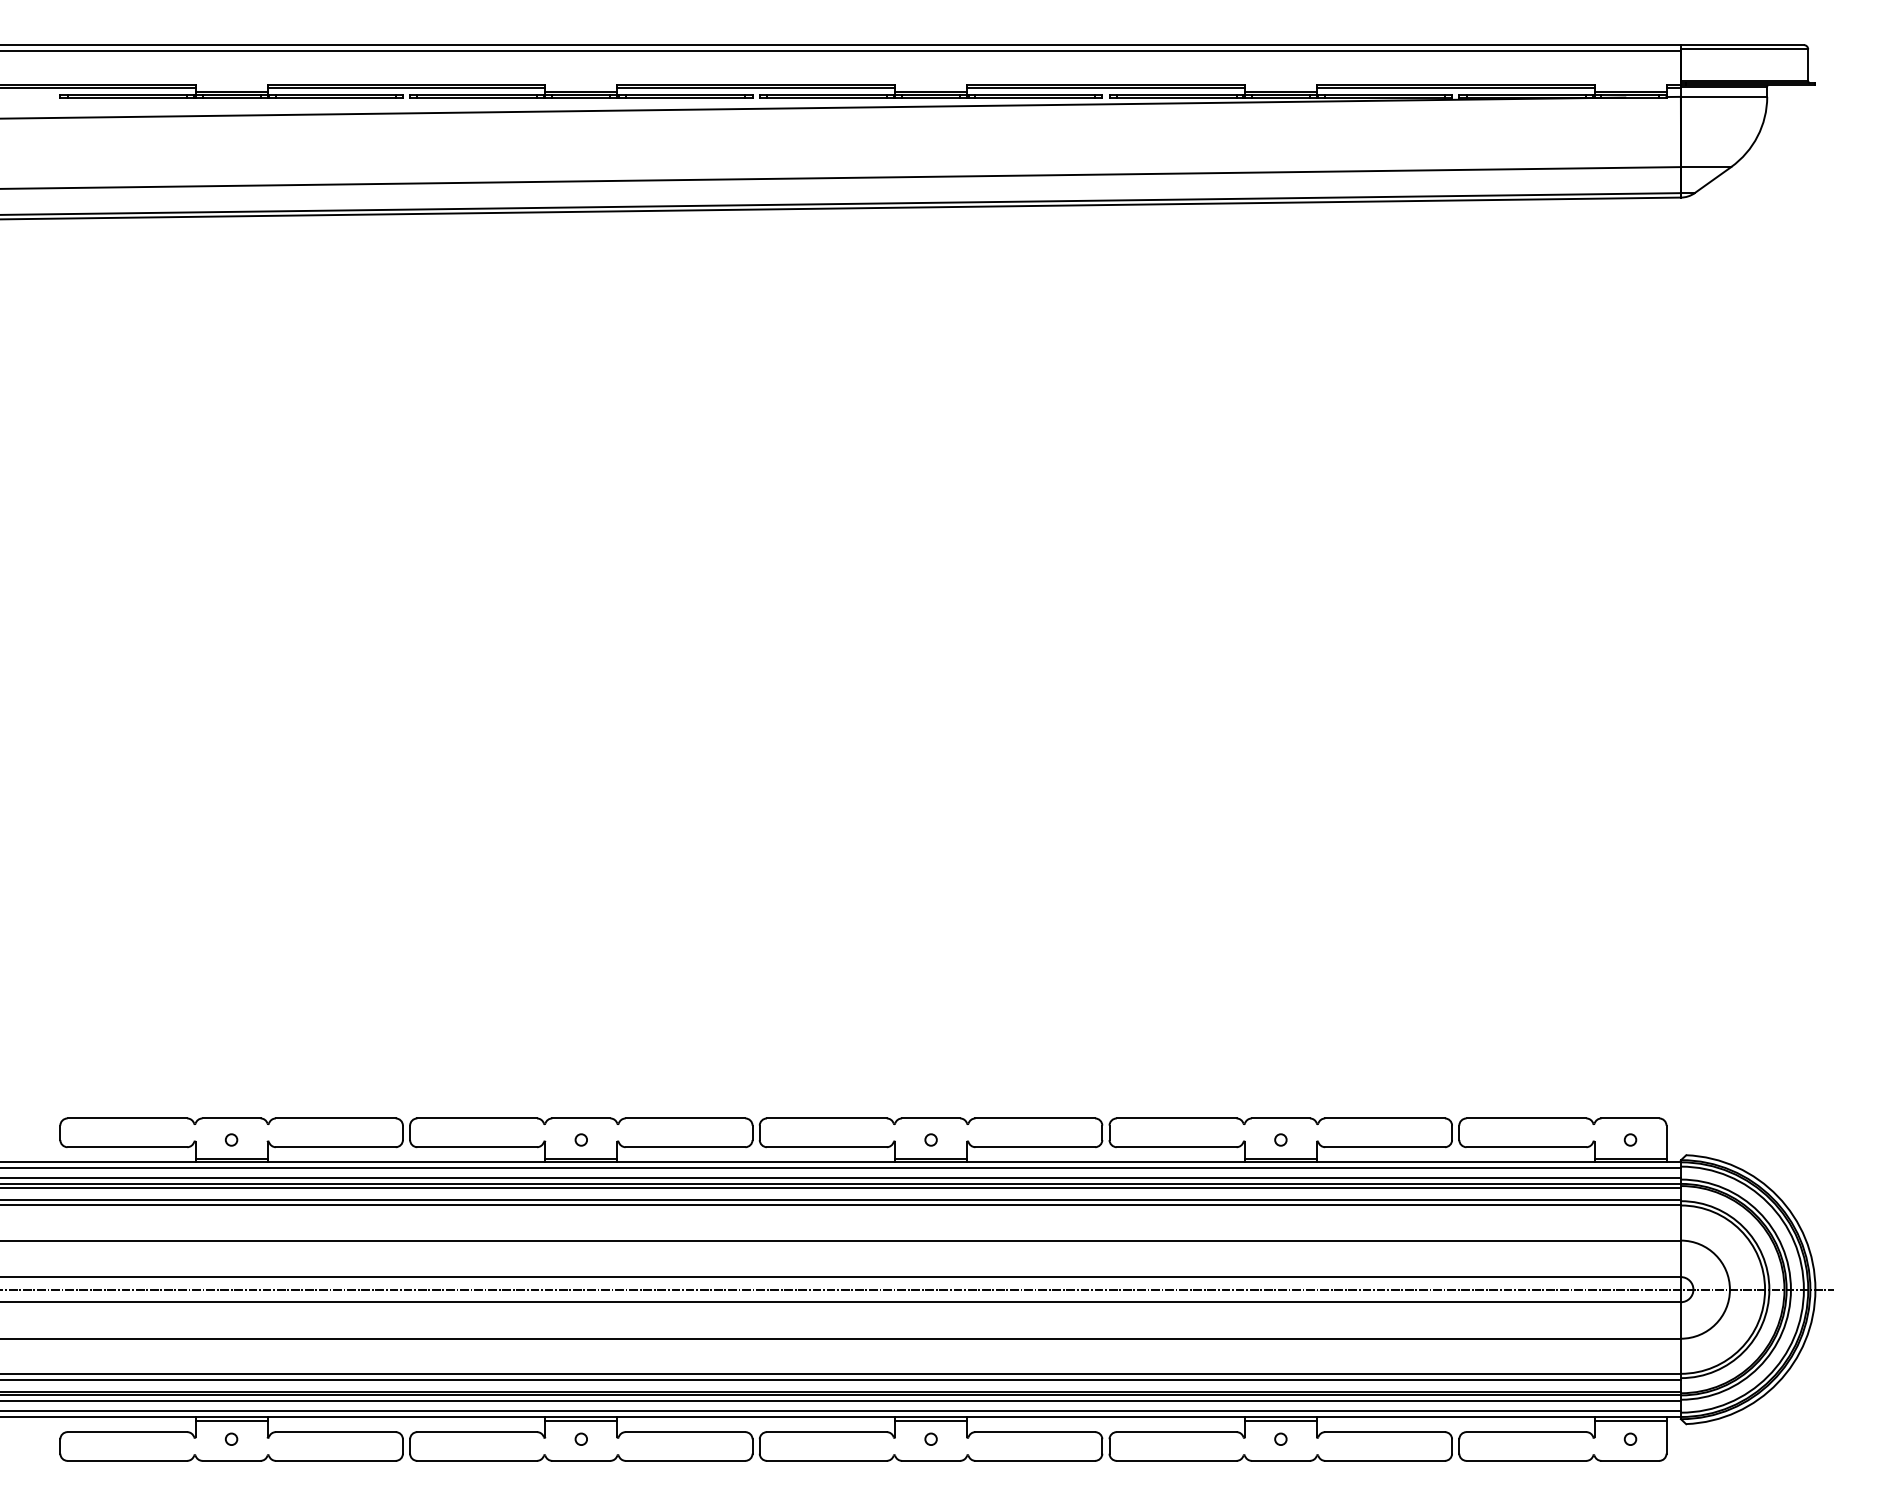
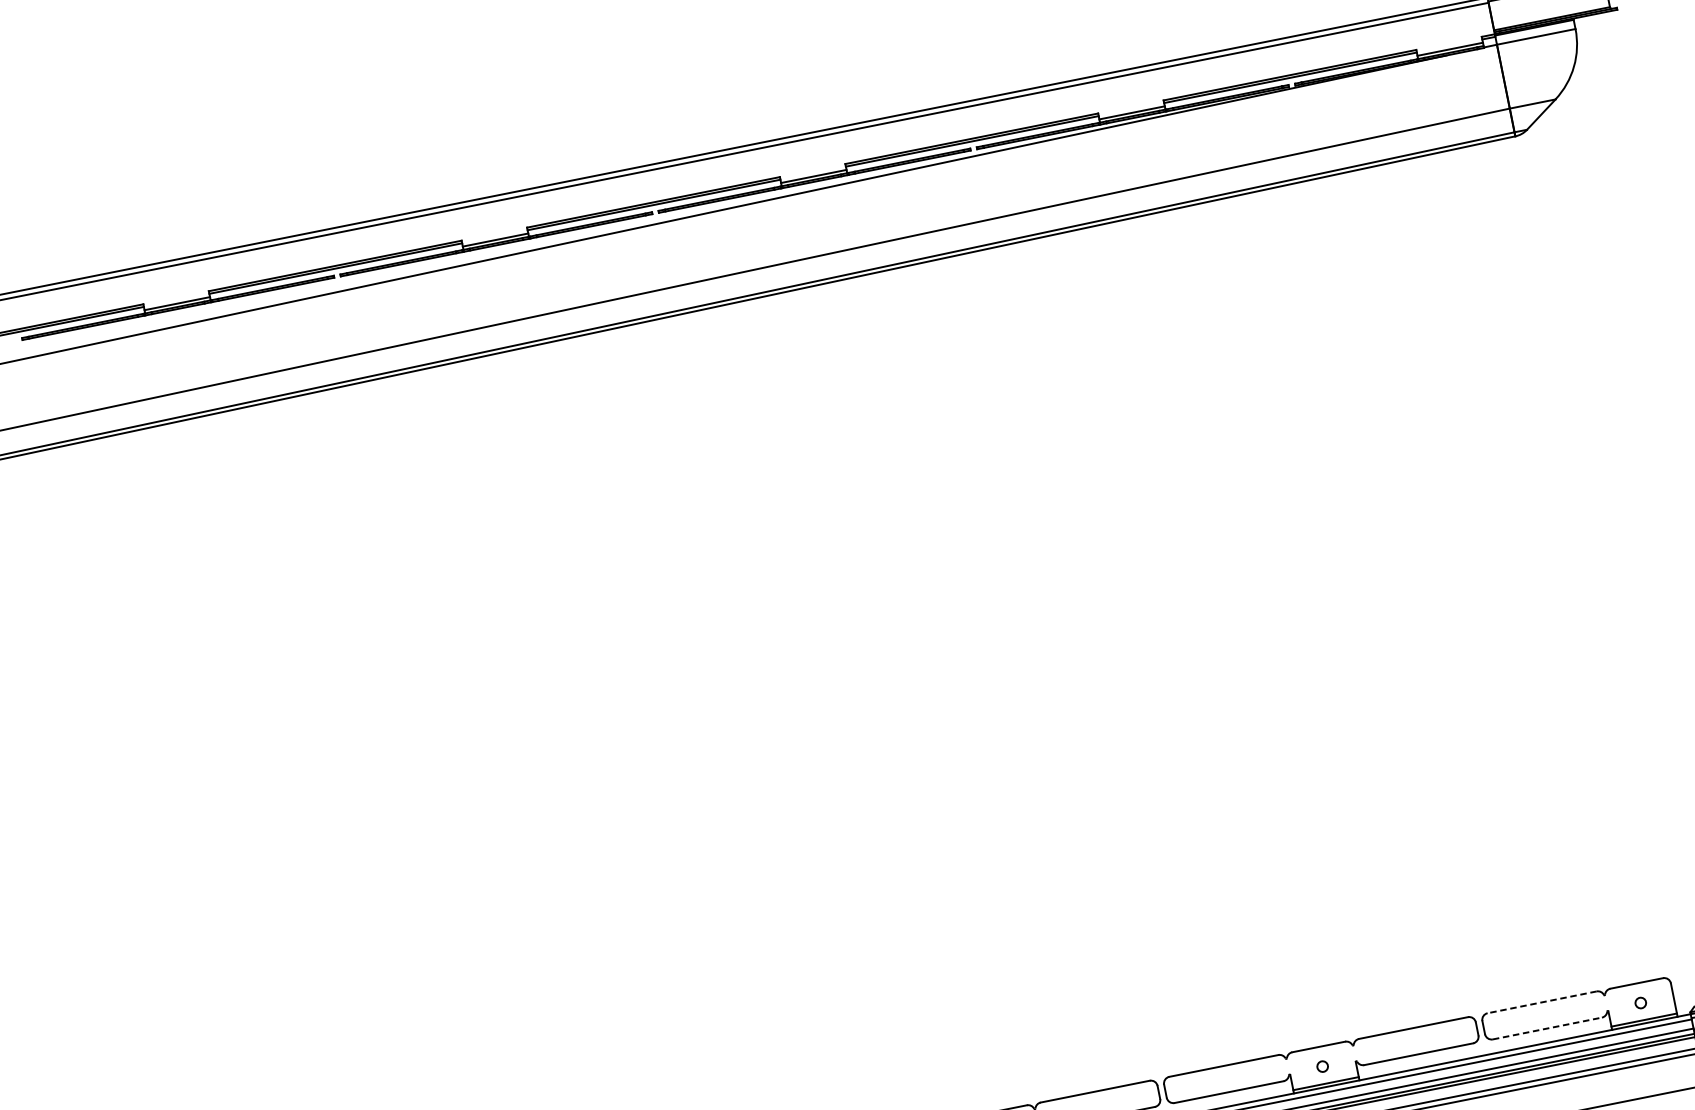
line: (1526, 1118) -> (1542, 1002), solid -> dashed
line: (1526, 1147) -> (1547, 1028), solid -> dashed

